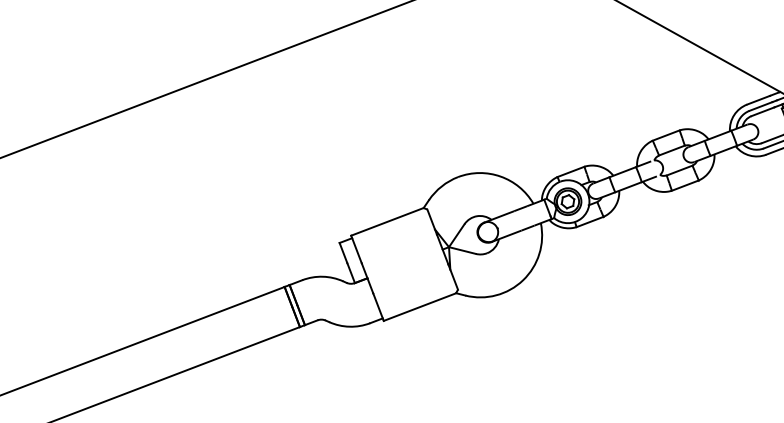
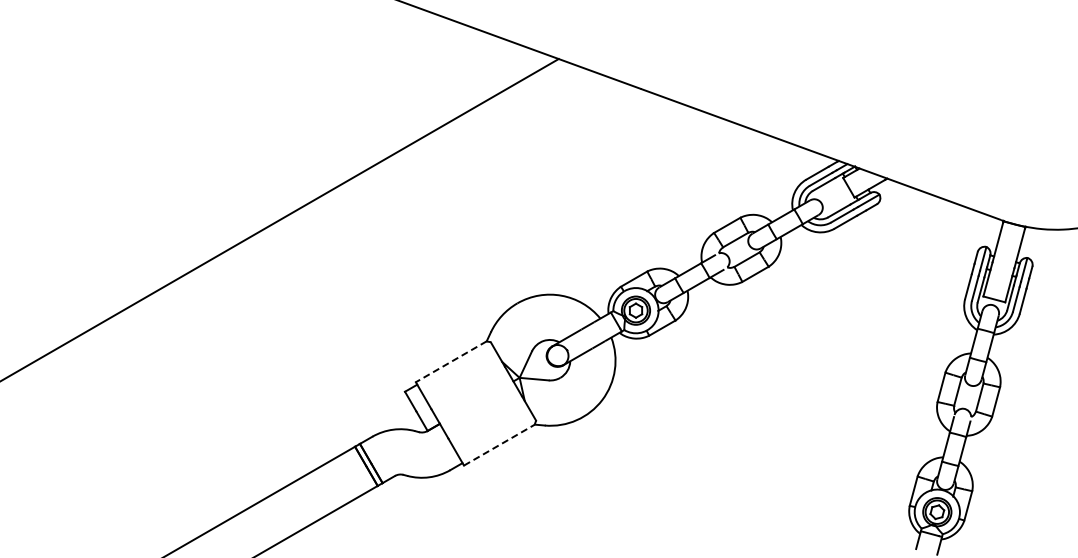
line: (387, 221) -> (451, 361), solid -> dashed
line: (420, 307) -> (499, 445), solid -> dashed

